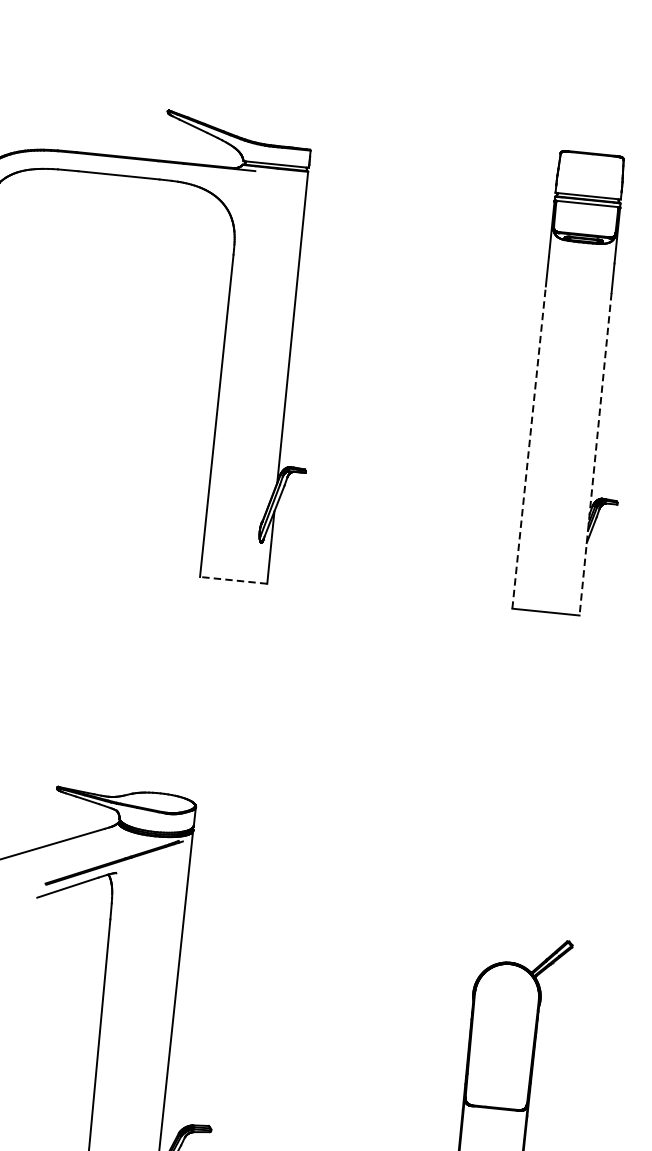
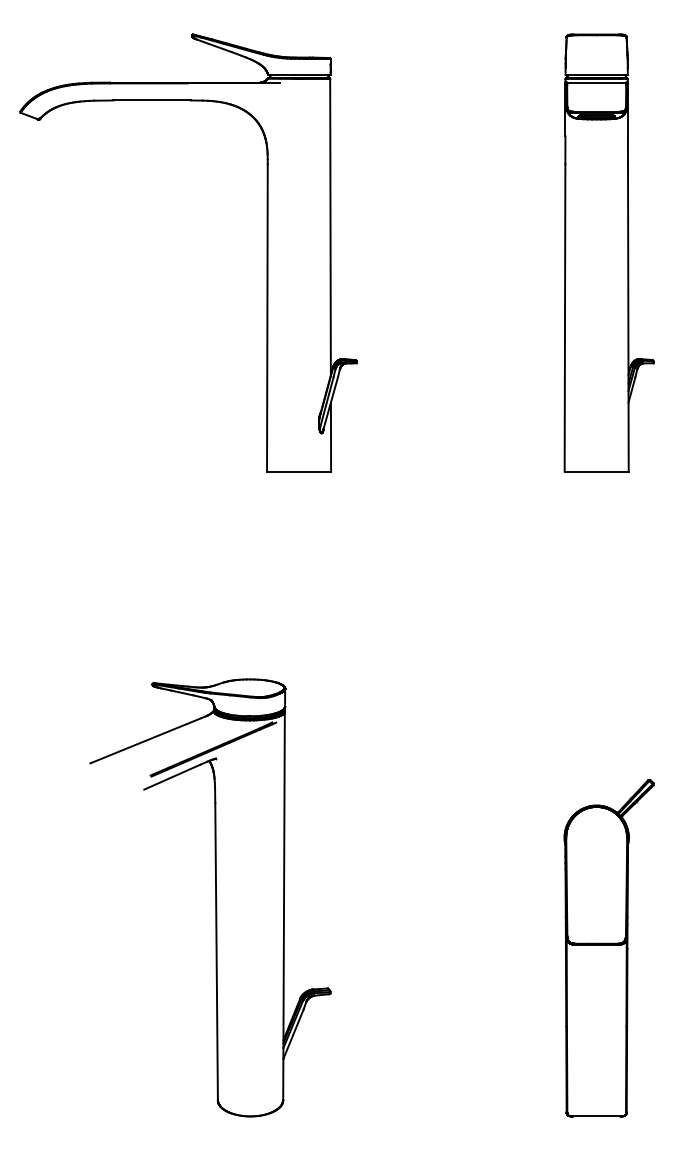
line: (529, 447) -> (565, 317), dashed -> solid
line: (595, 453) -> (628, 317), dashed -> solid
line: (233, 580) -> (298, 471), dashed -> solid

